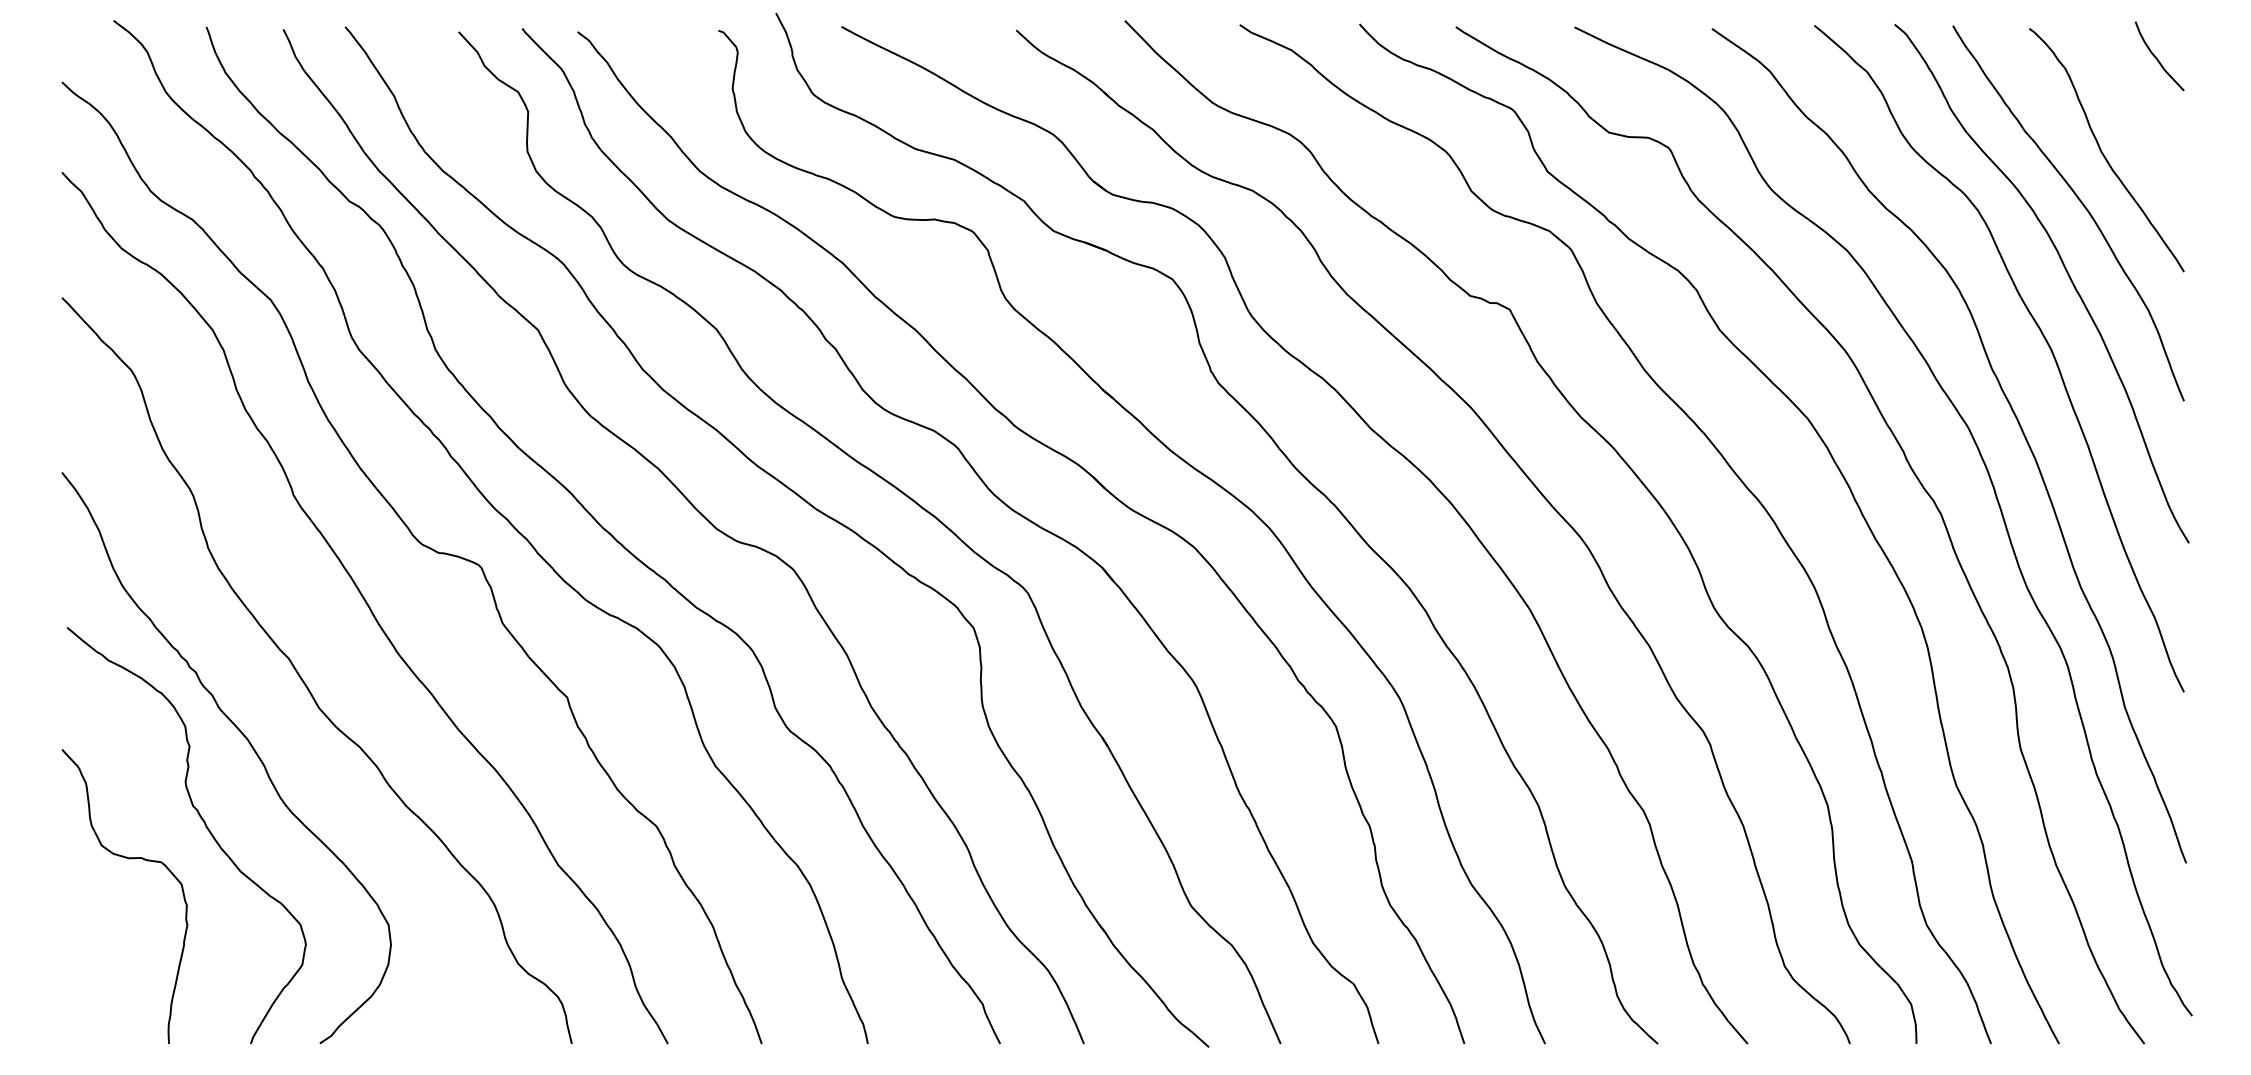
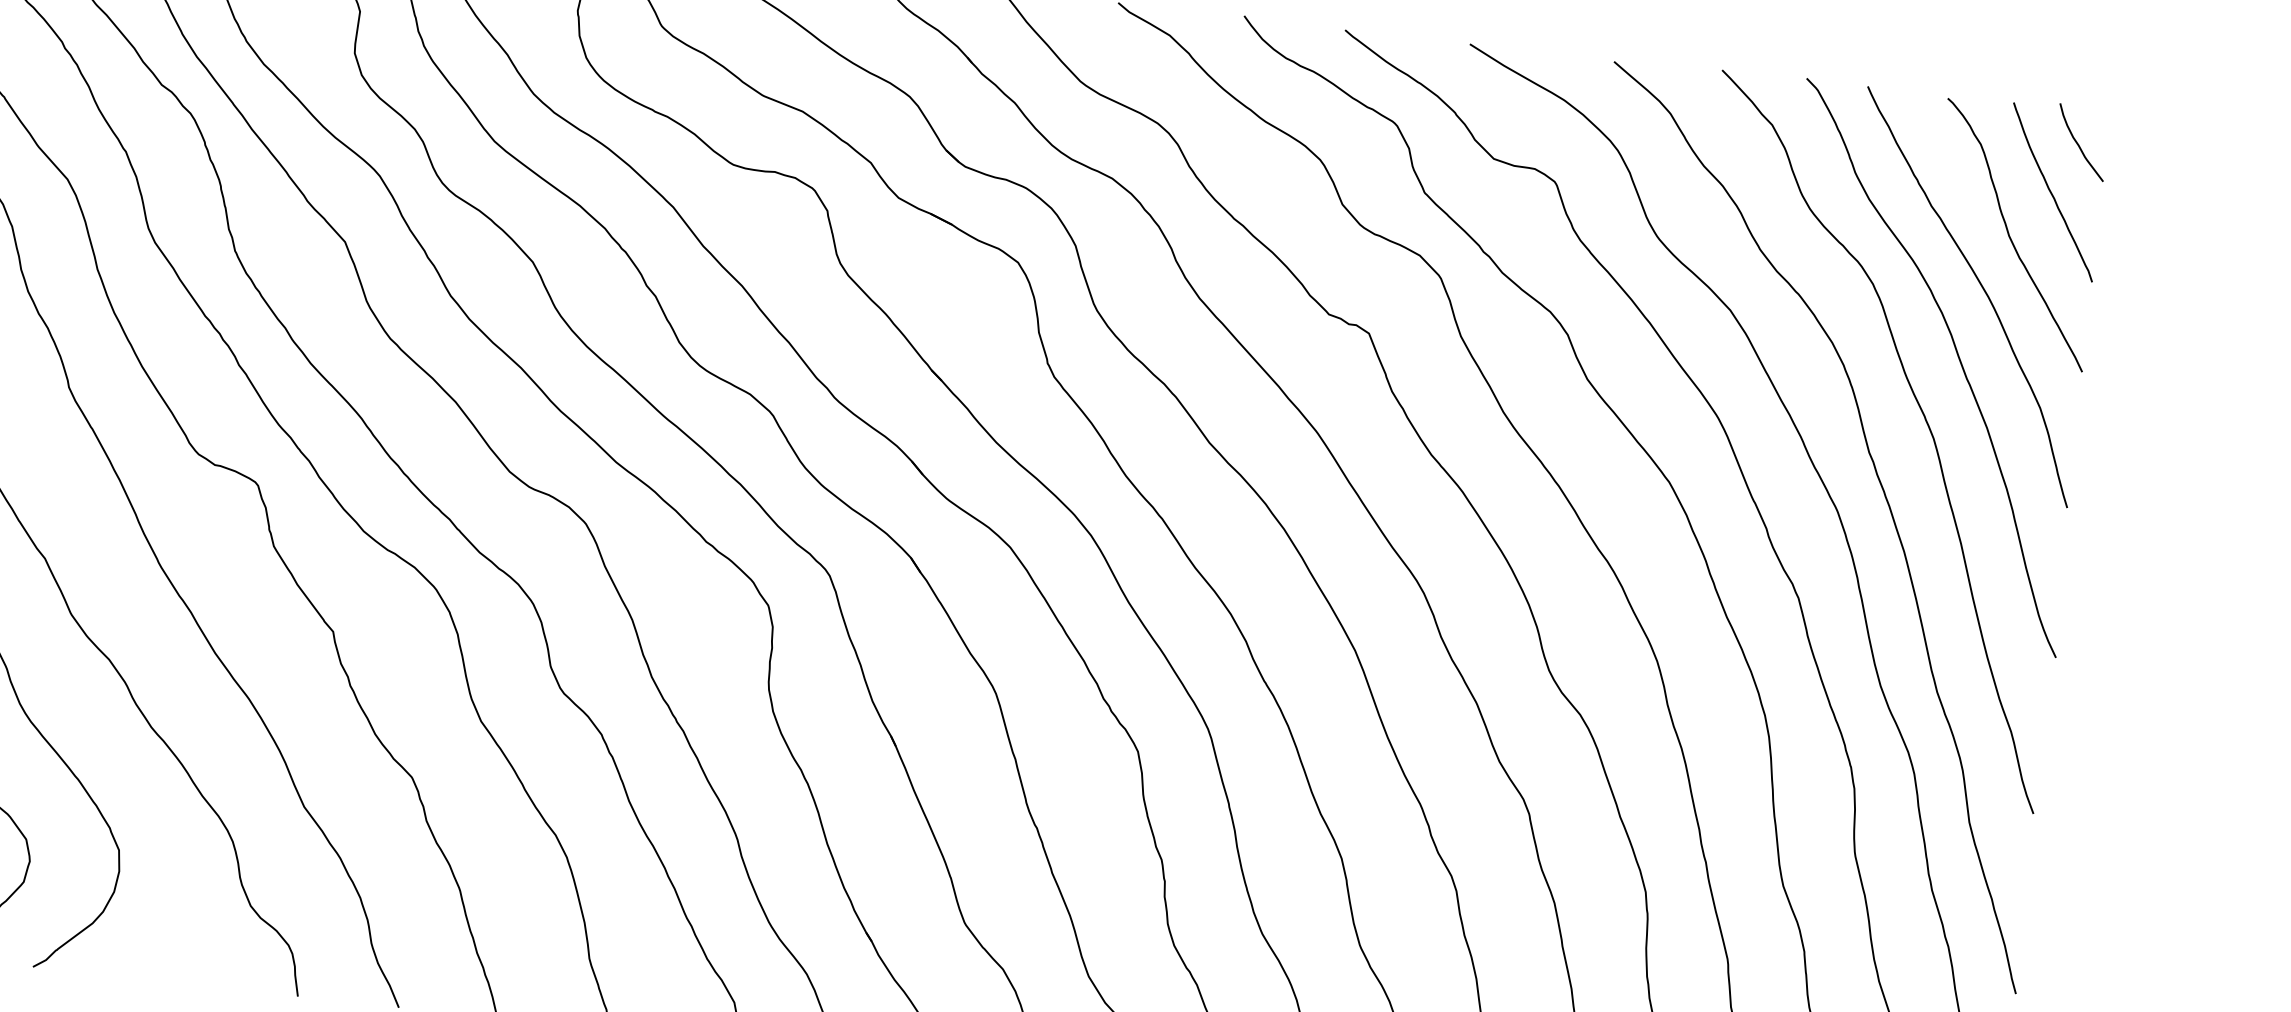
curve: (2136, 105) -> (2051, 191), added

